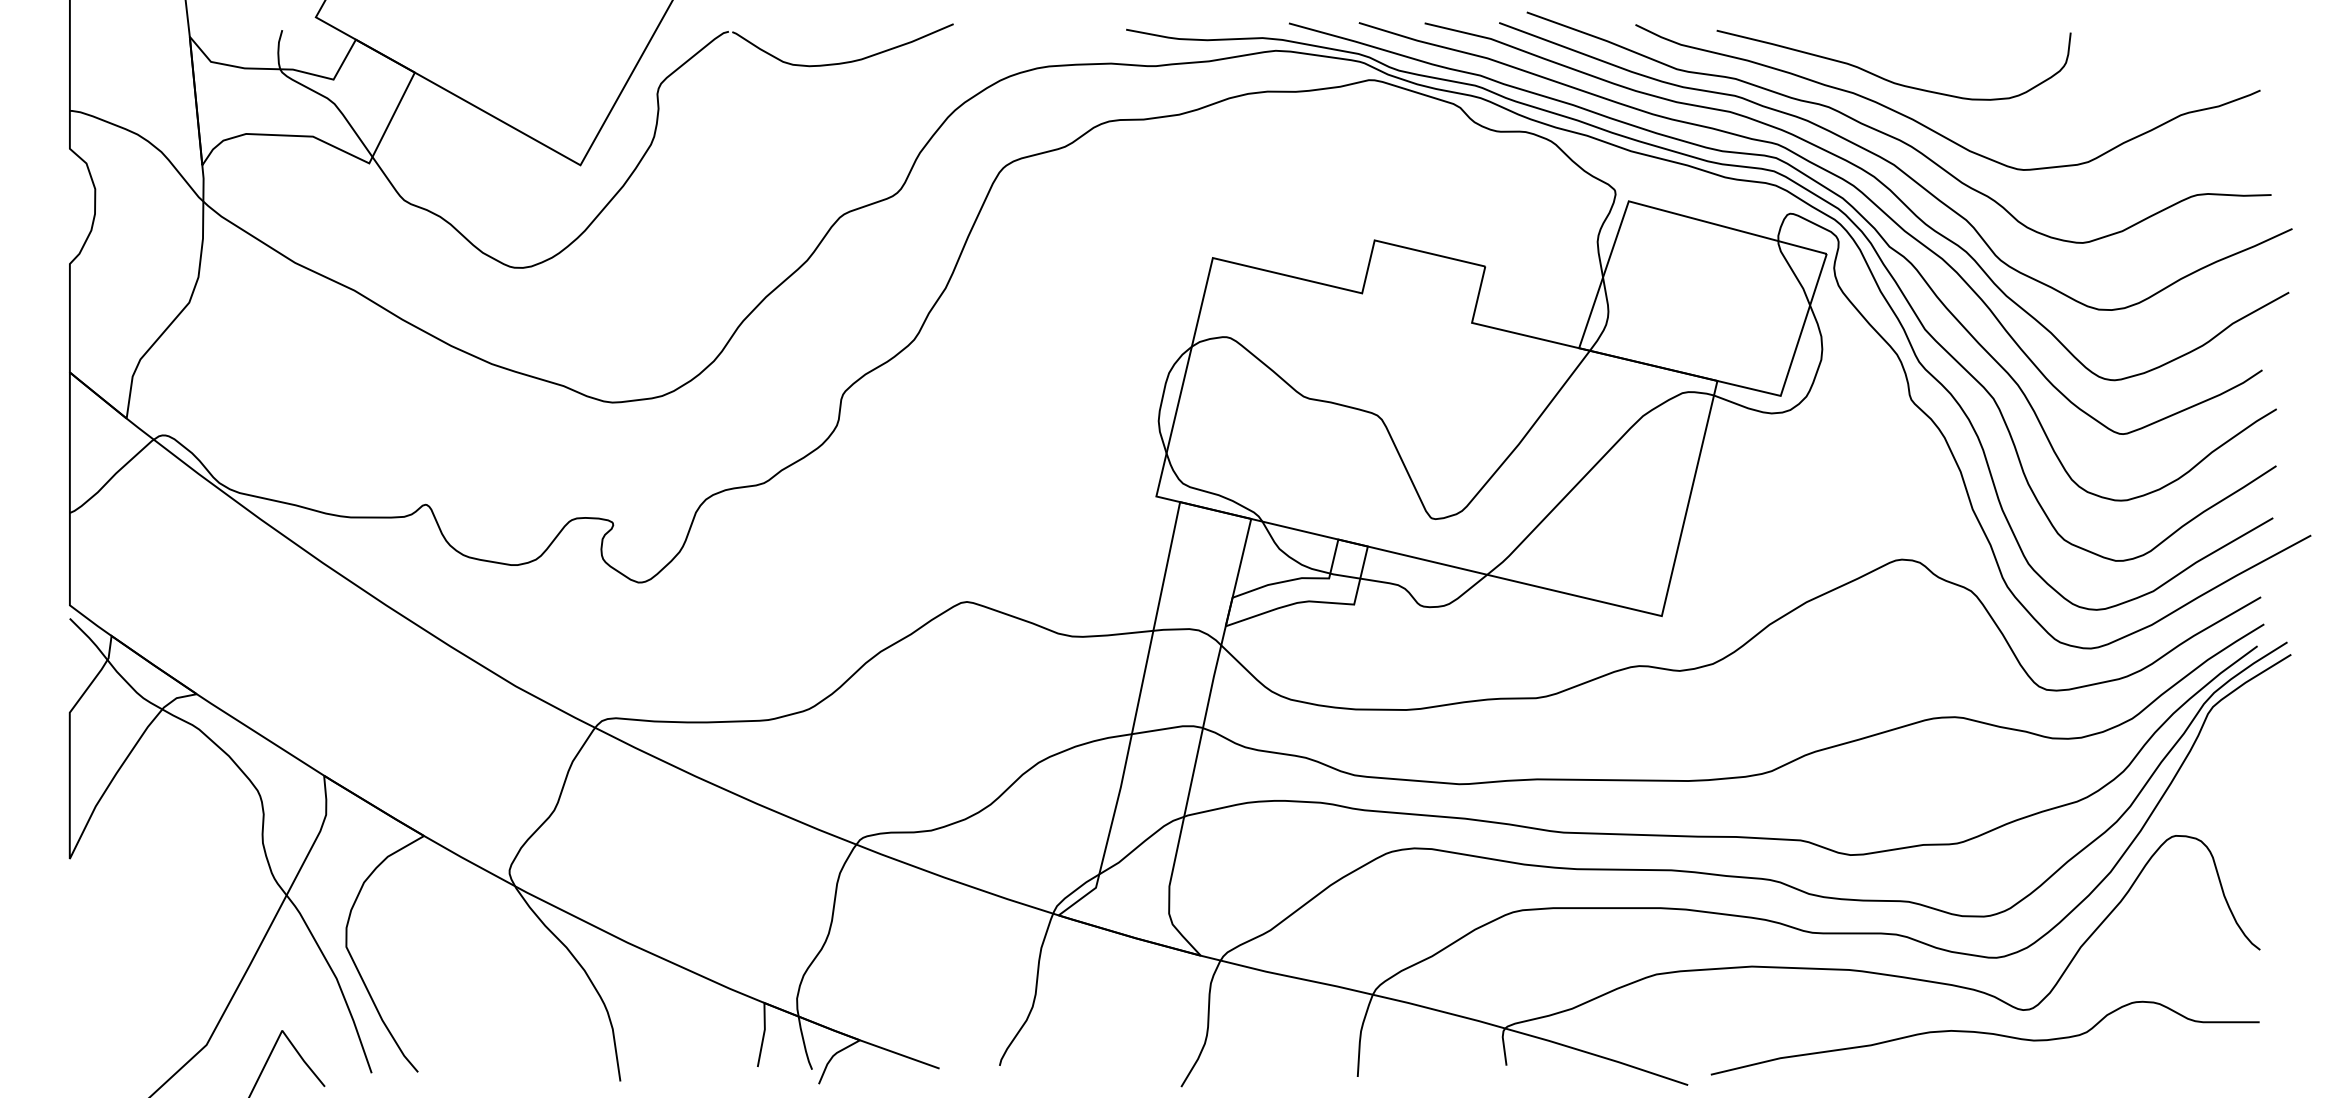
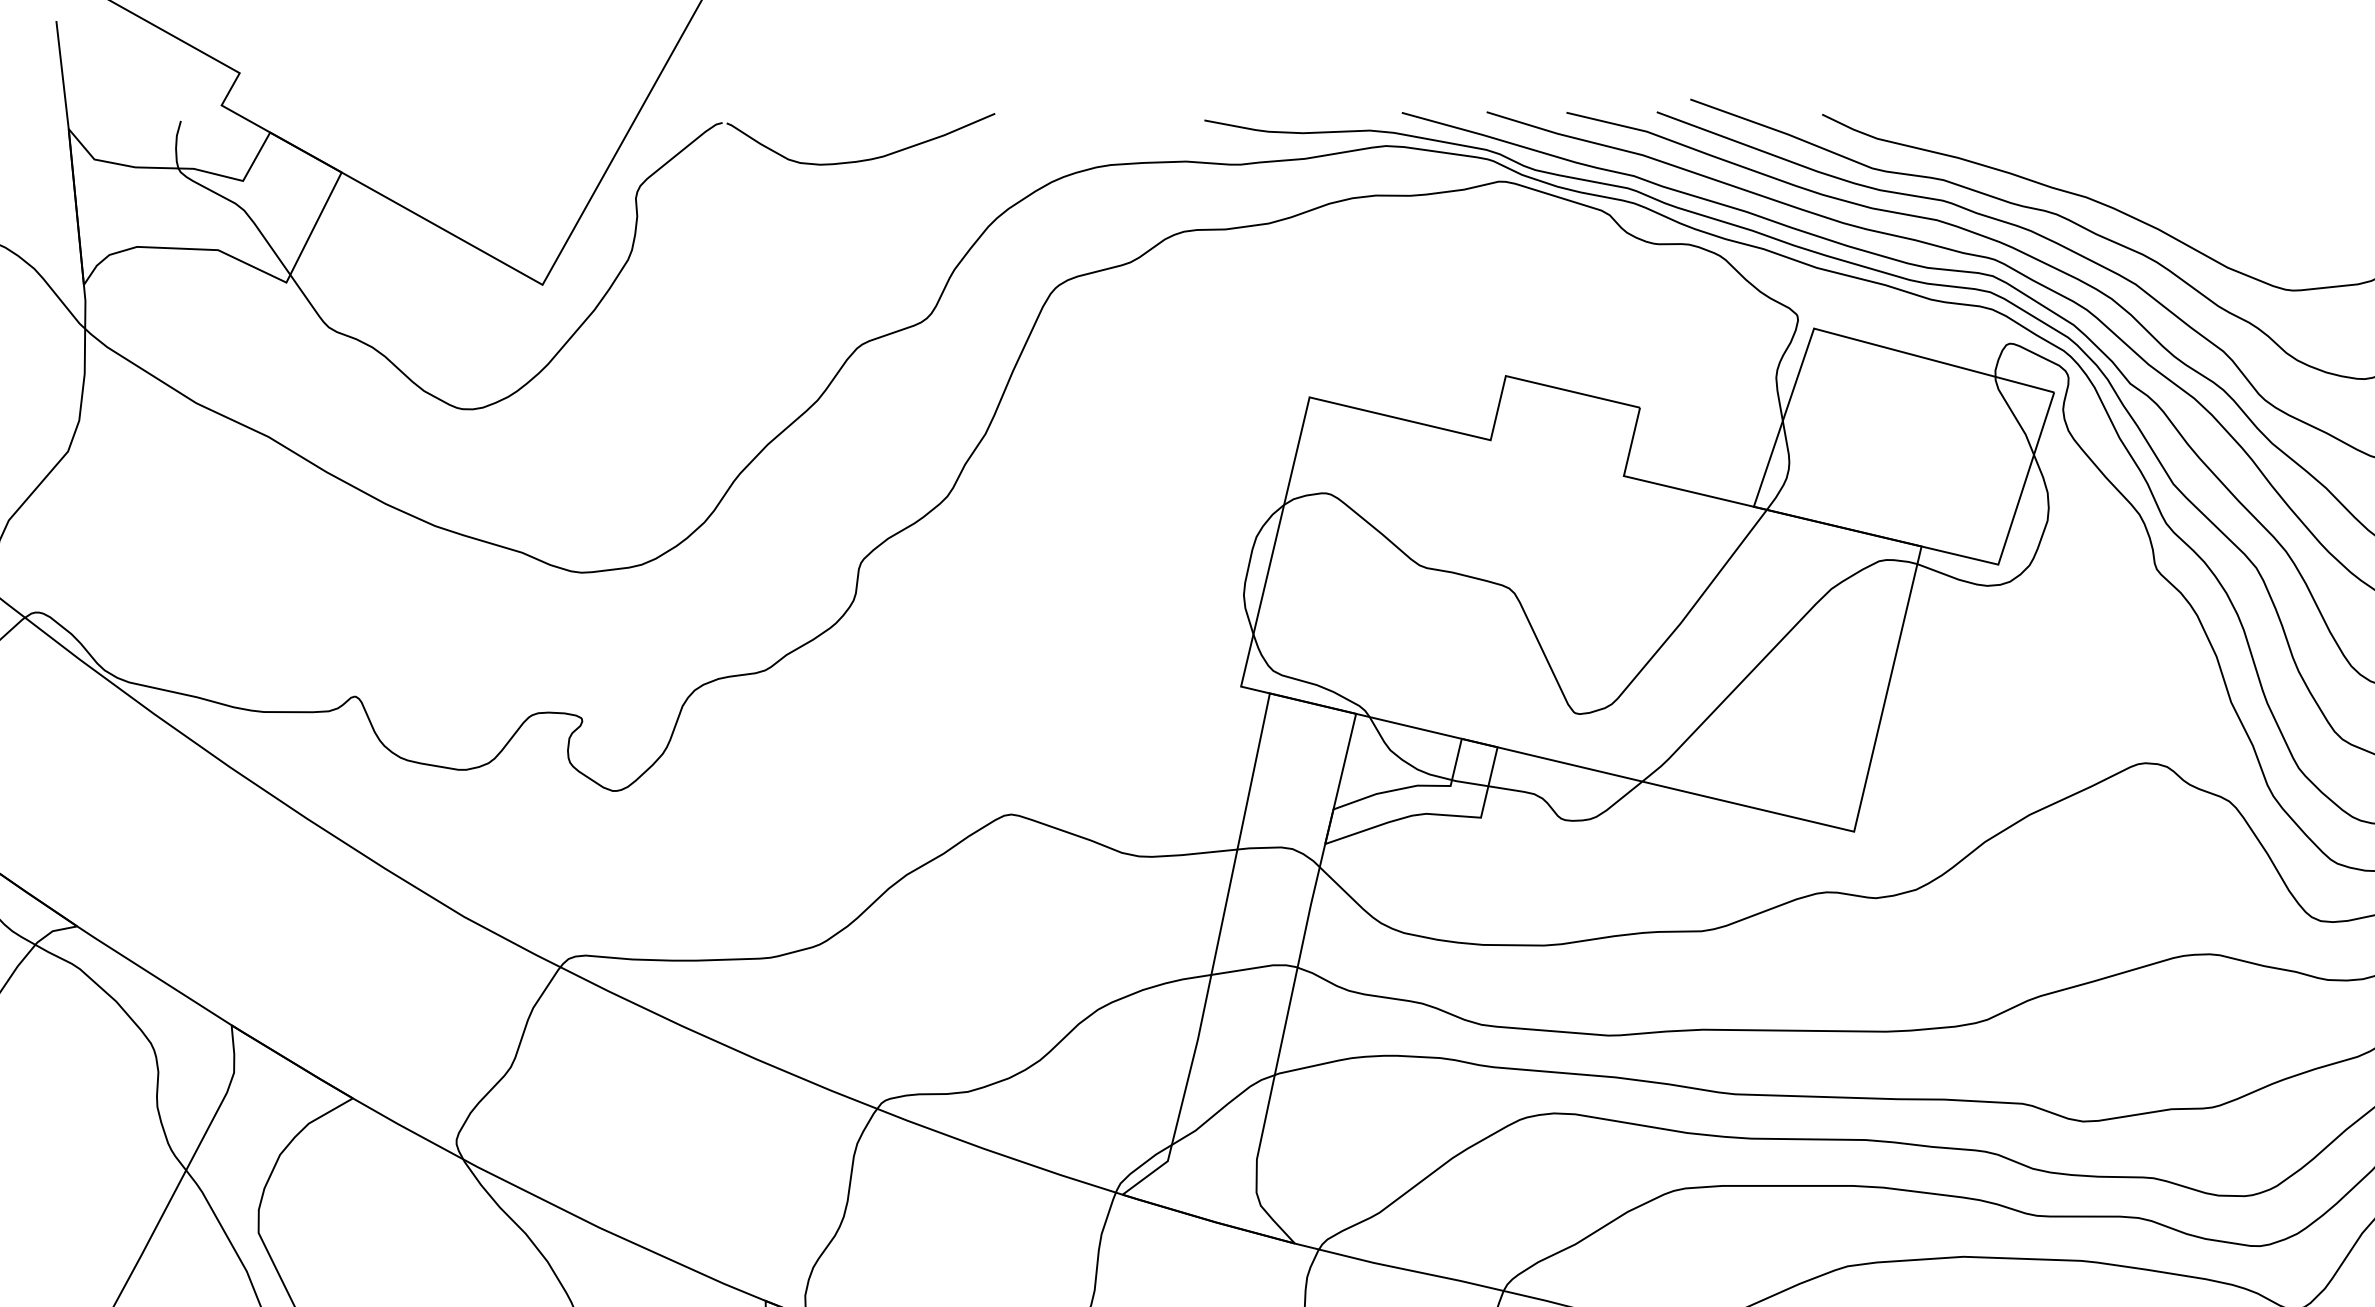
curve: (1888, 79) -> (2129, 180), removed

